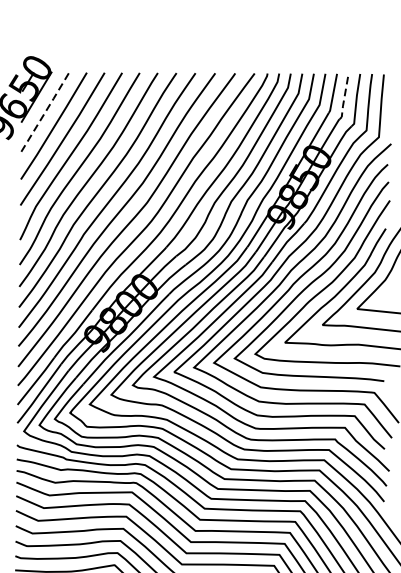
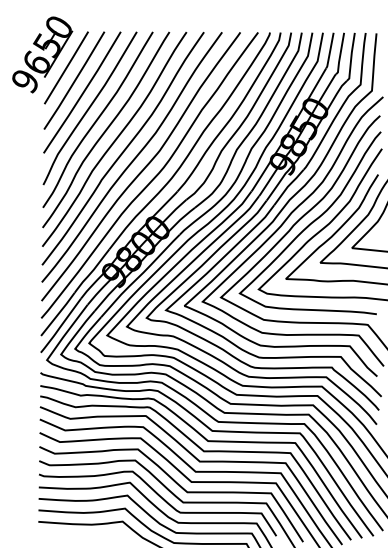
line: (344, 98) -> (340, 55), dashed -> solid
line: (46, 110) -> (67, 66), dashed -> solid

